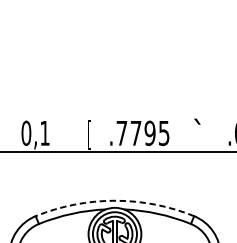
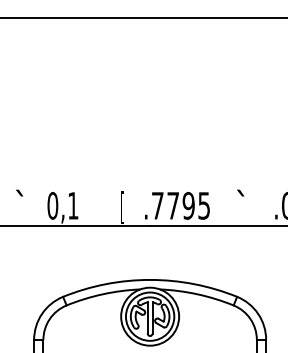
arc: (115, 200) -> (150, 279), dashed -> solid

